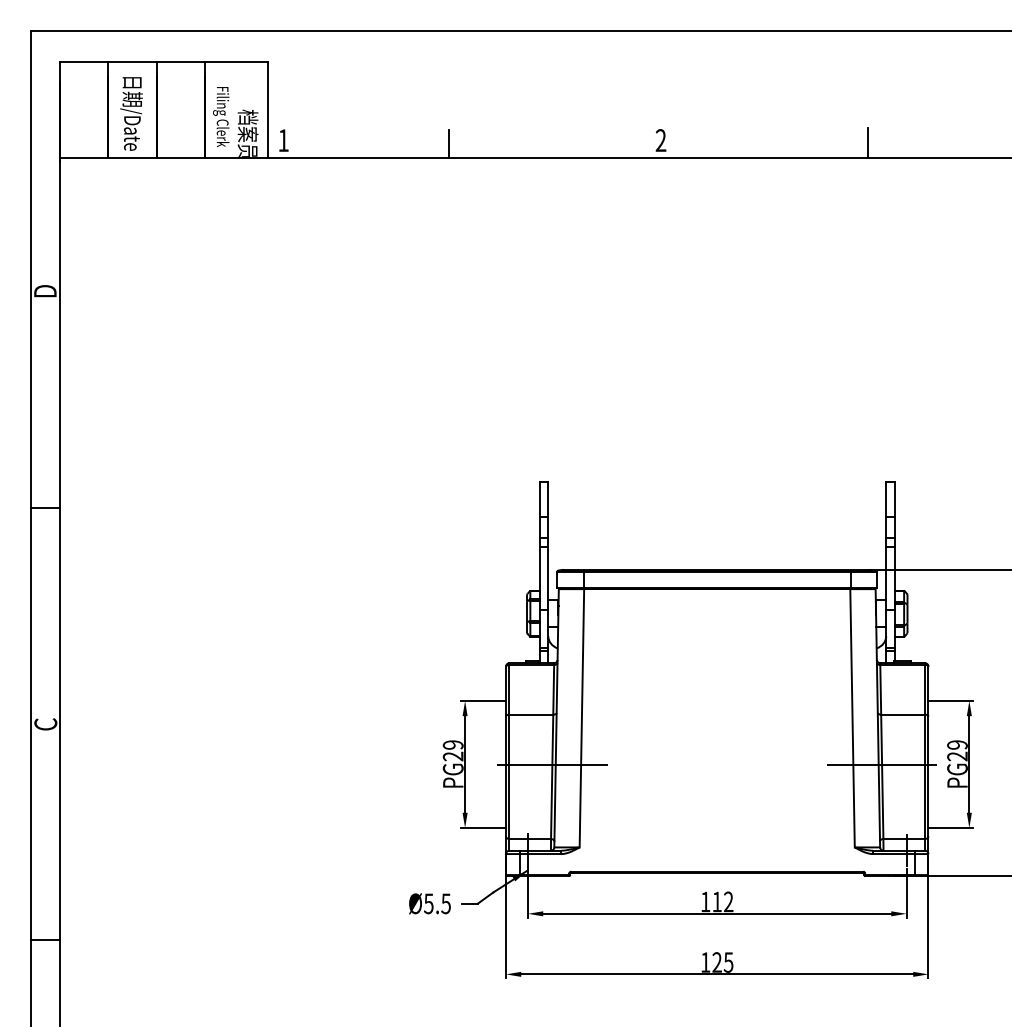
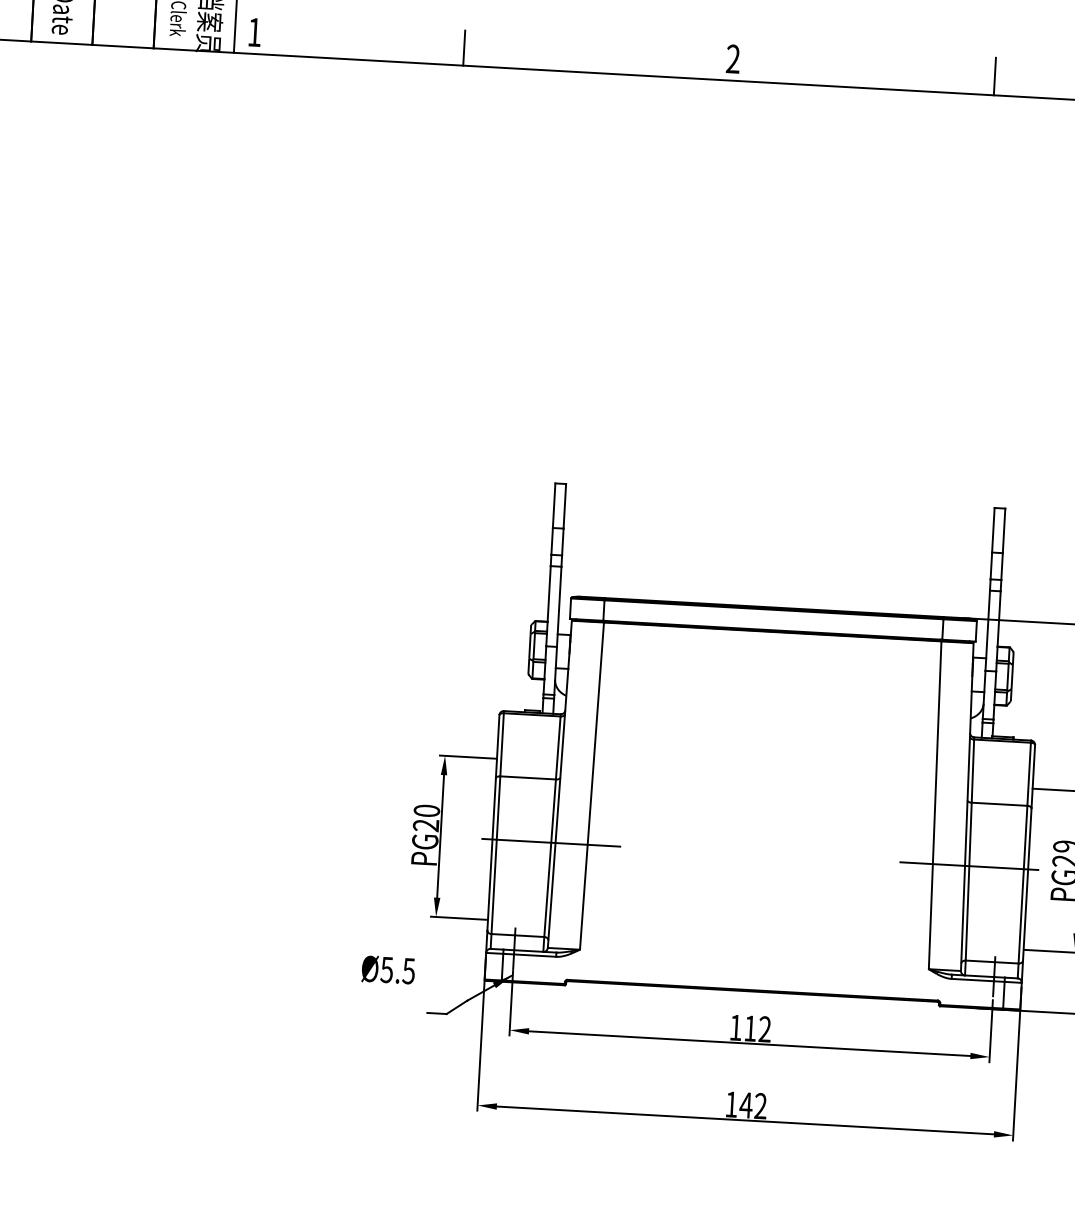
text: (453, 744) -> (427, 810), PG29 -> PG20
text: (429, 903) -> (387, 969), moved
text: (722, 962) -> (752, 1105), 125 -> 142

